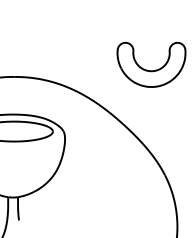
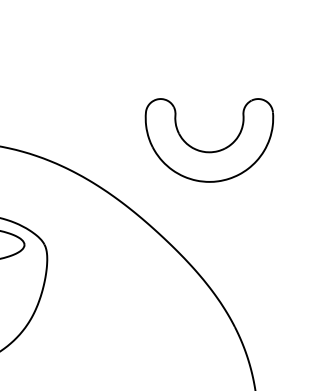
part: (151, 64) -> (209, 139), moved

